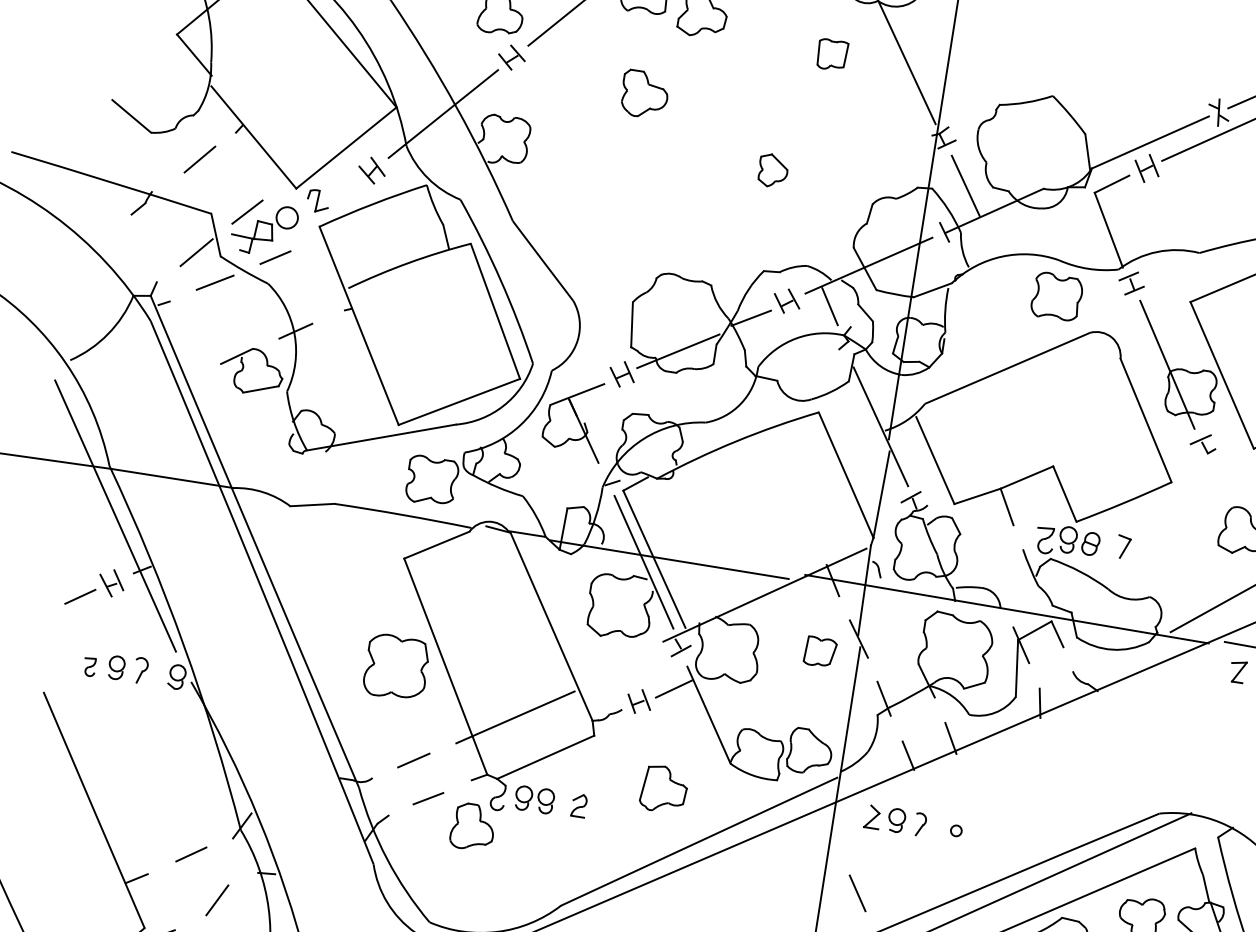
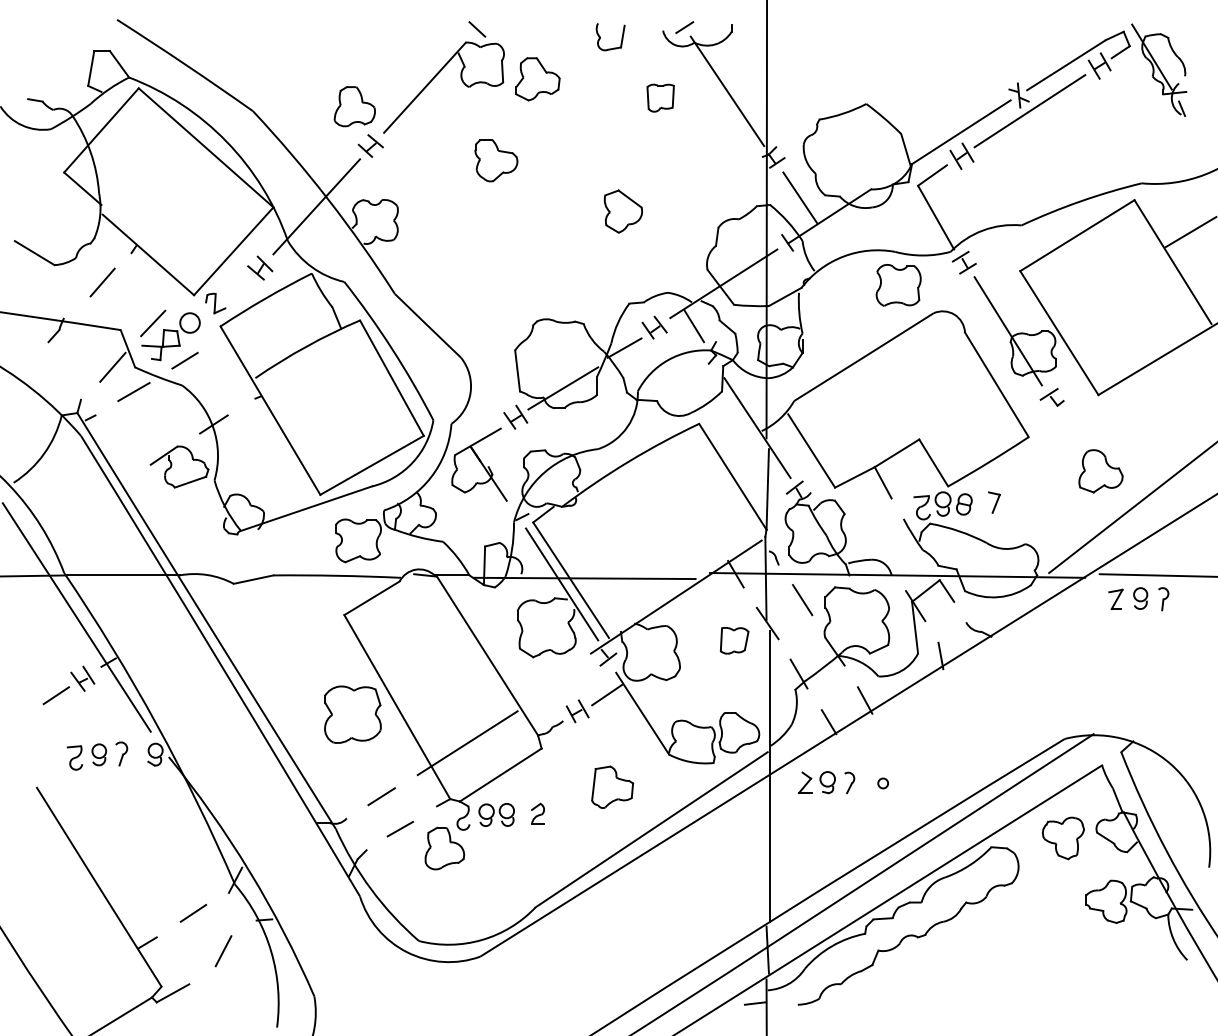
part: (773, 170) -> (623, 211), size x1.43
part: (89, 666) -> (74, 757), size x1.43
line: (857, 893) -> (802, 600), moved

